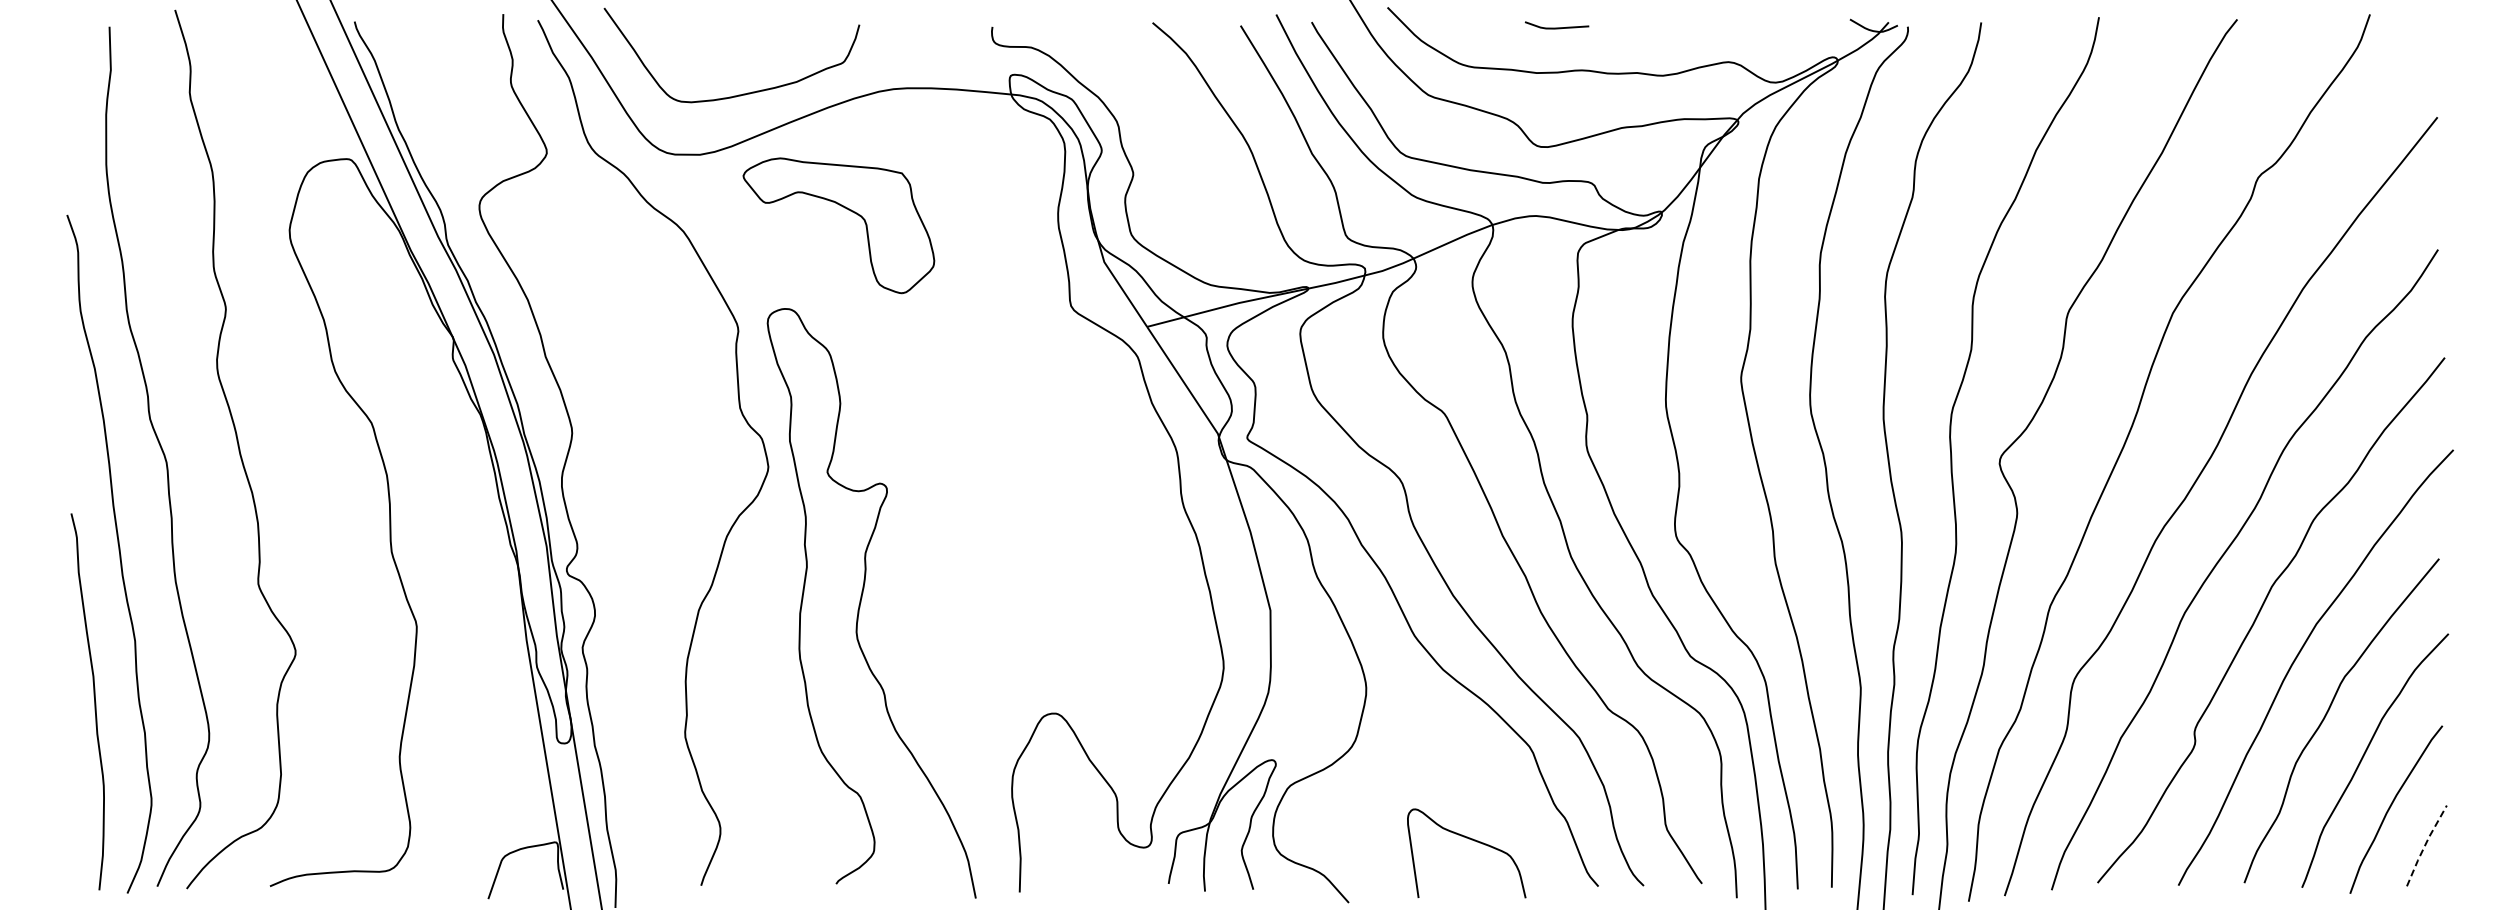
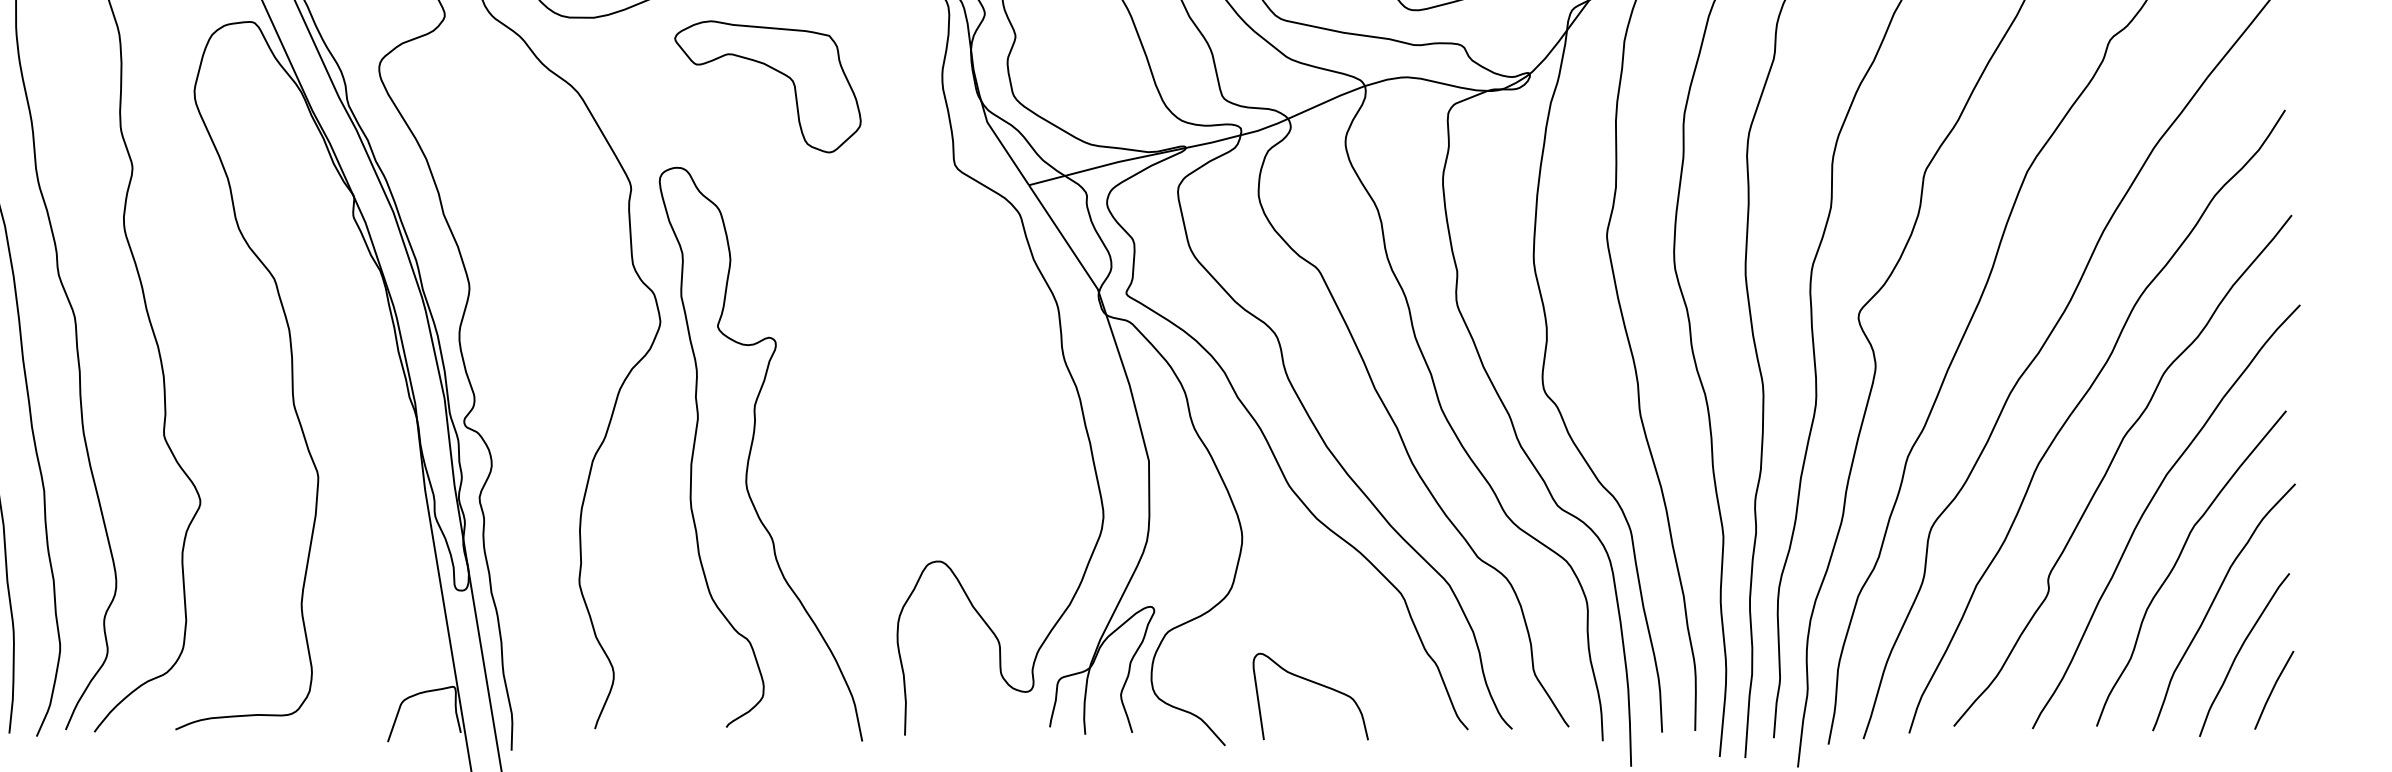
part: (846, 209) -> (775, 71), moved
curve: (1471, 840) -> (1315, 684), moved
line: (2425, 845) -> (2272, 689), dashed -> solid

